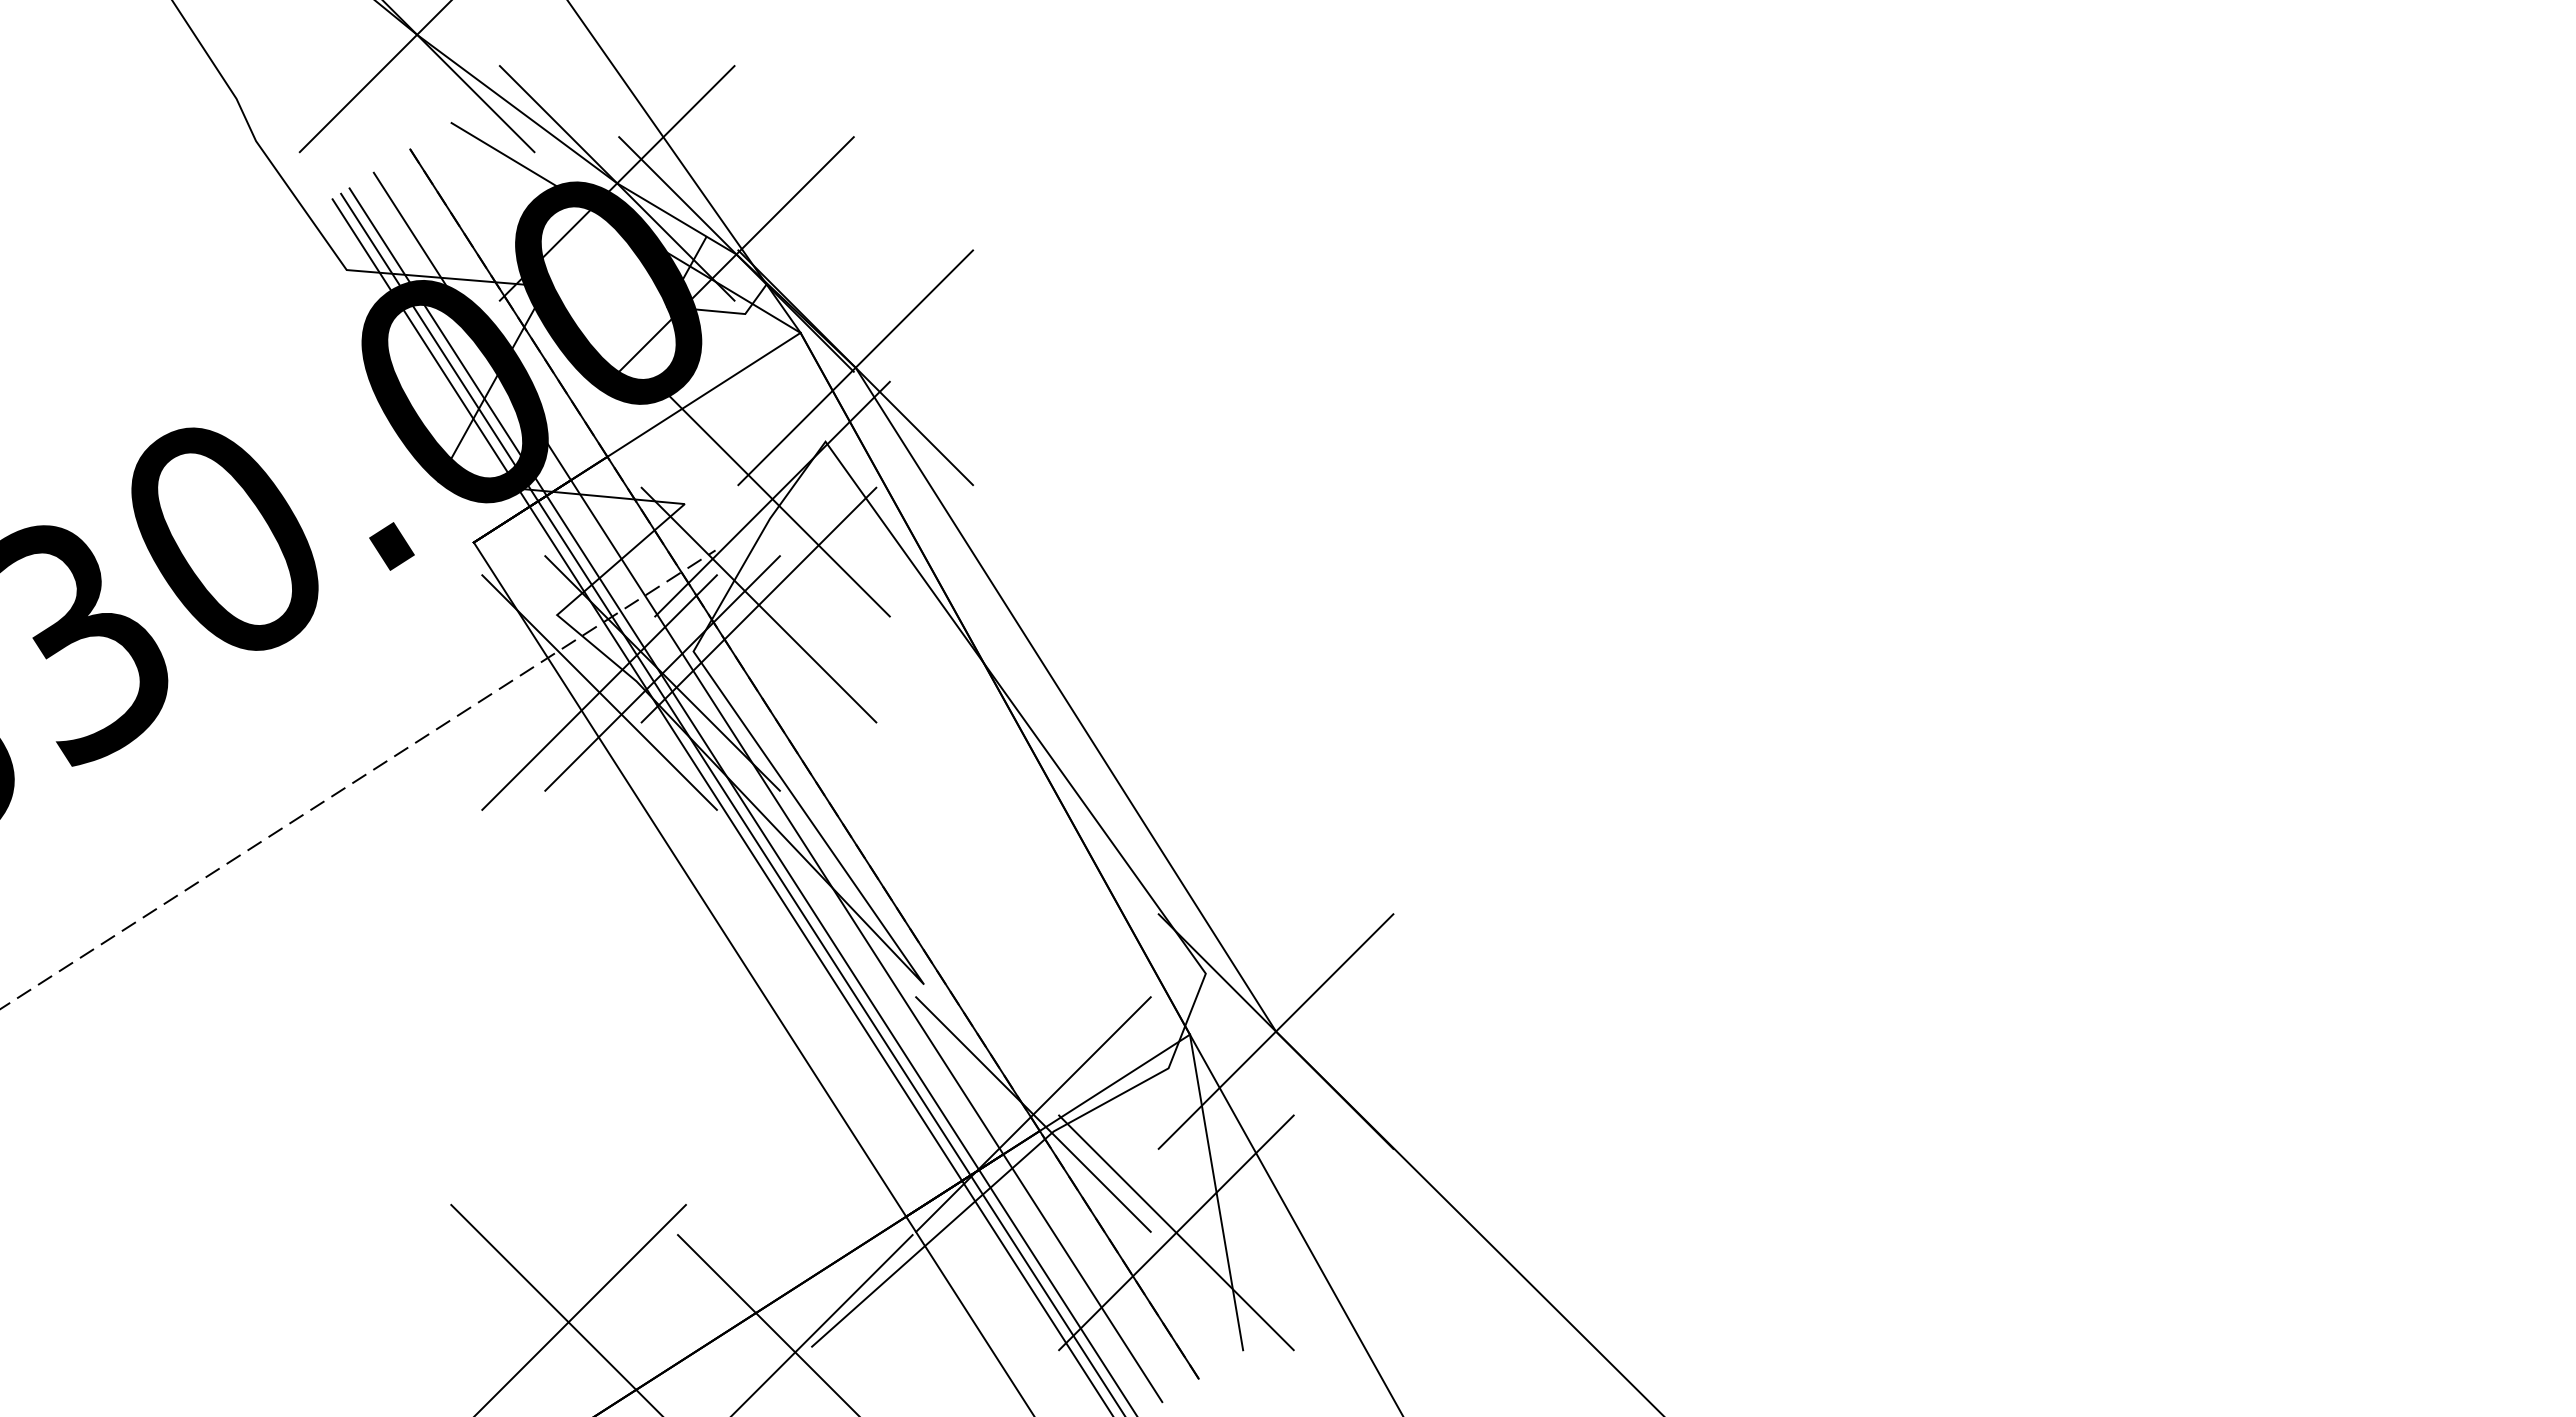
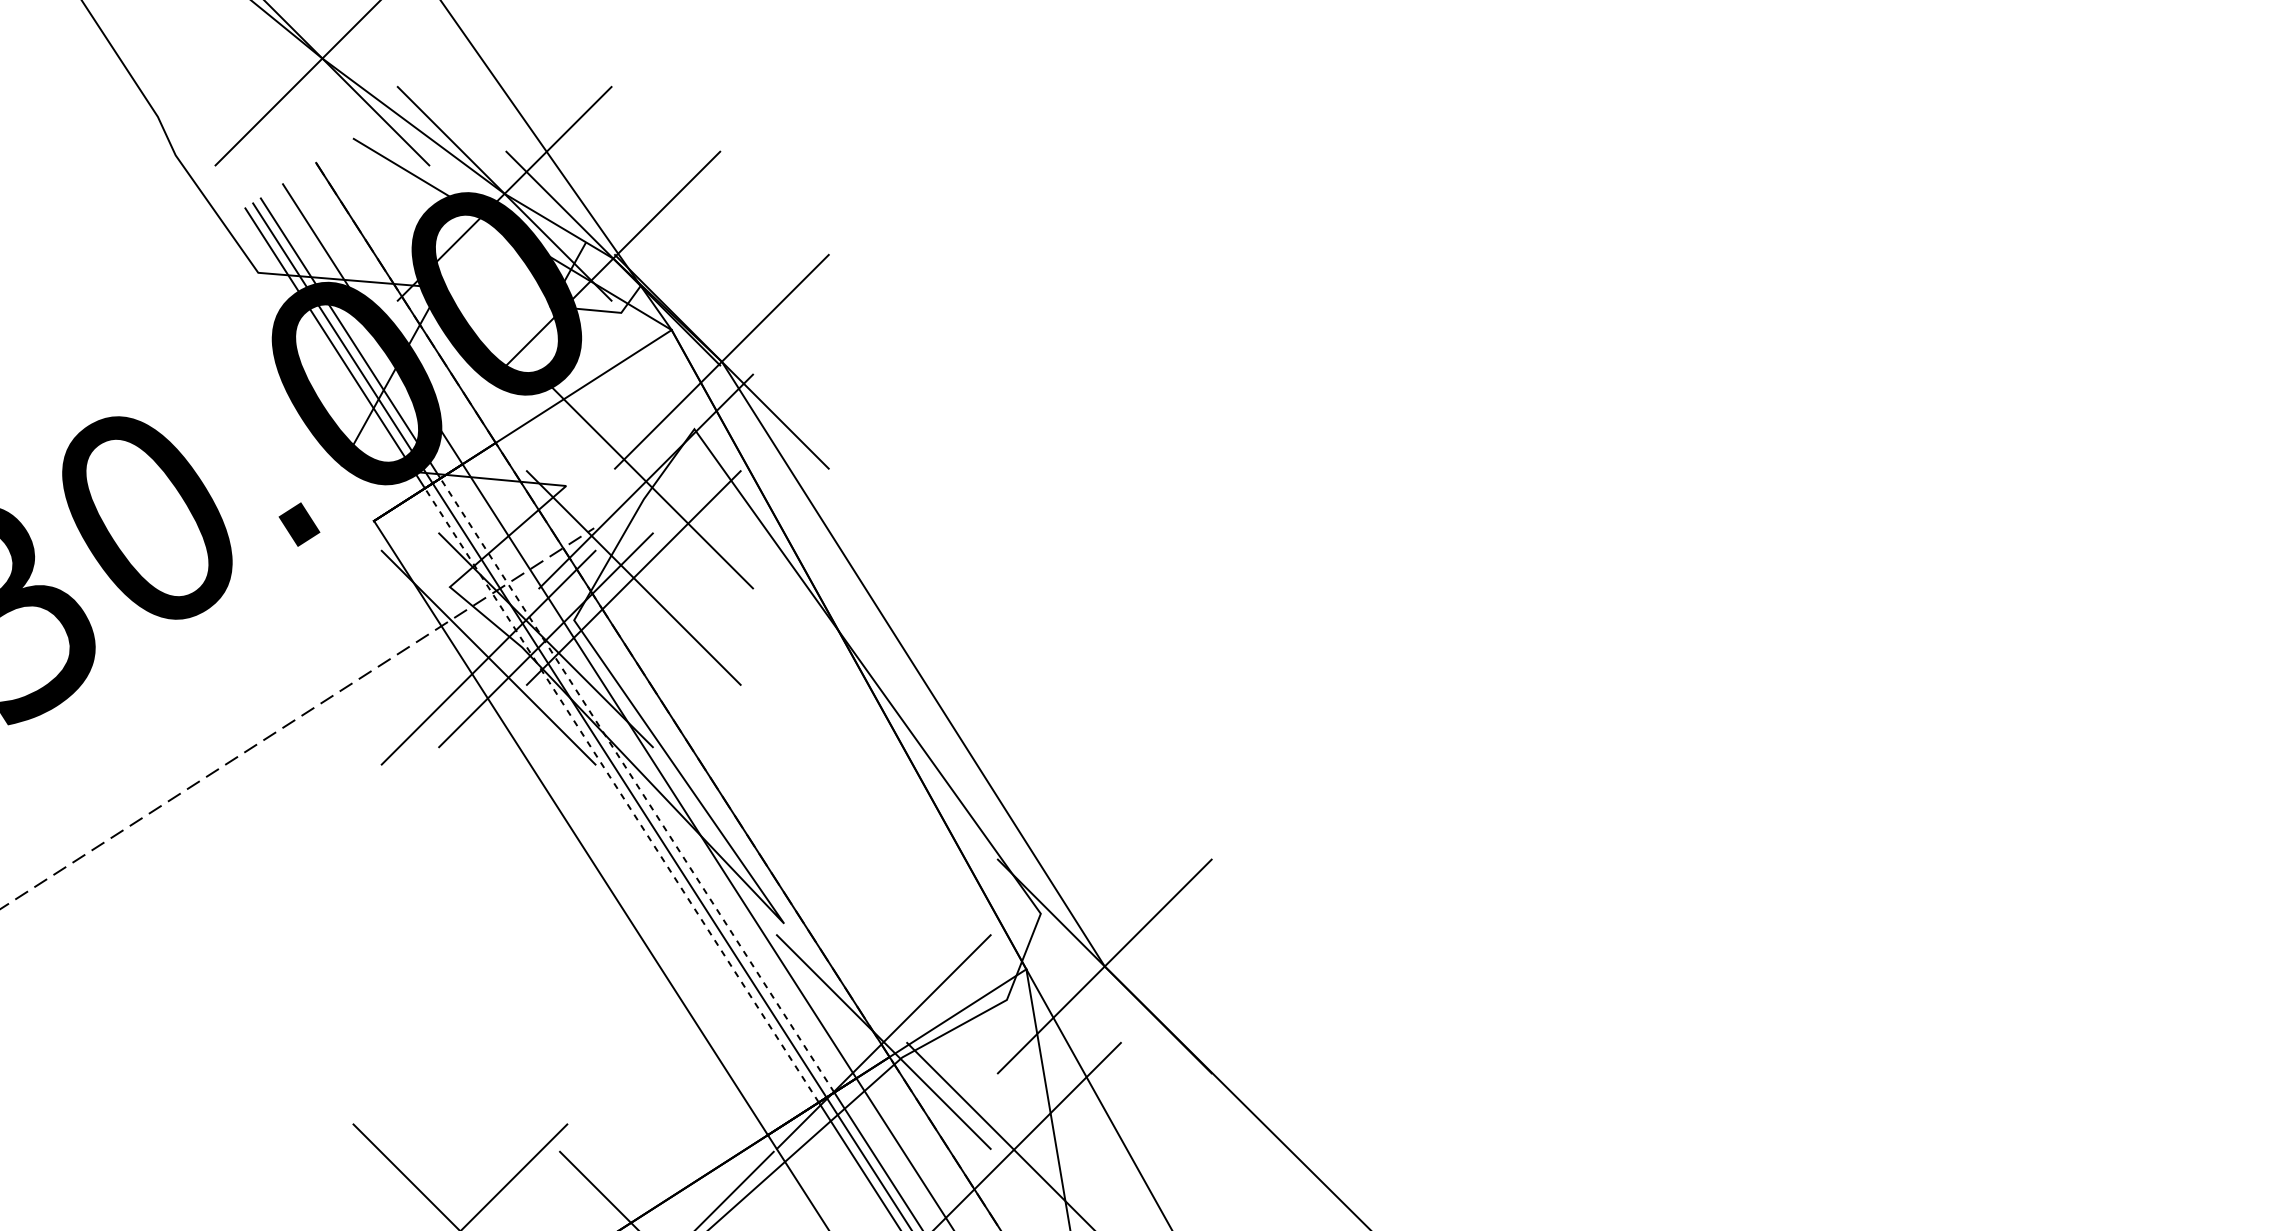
line: (762, 832) -> (637, 785), solid -> dashed
line: (745, 843) -> (621, 795), solid -> dashed

